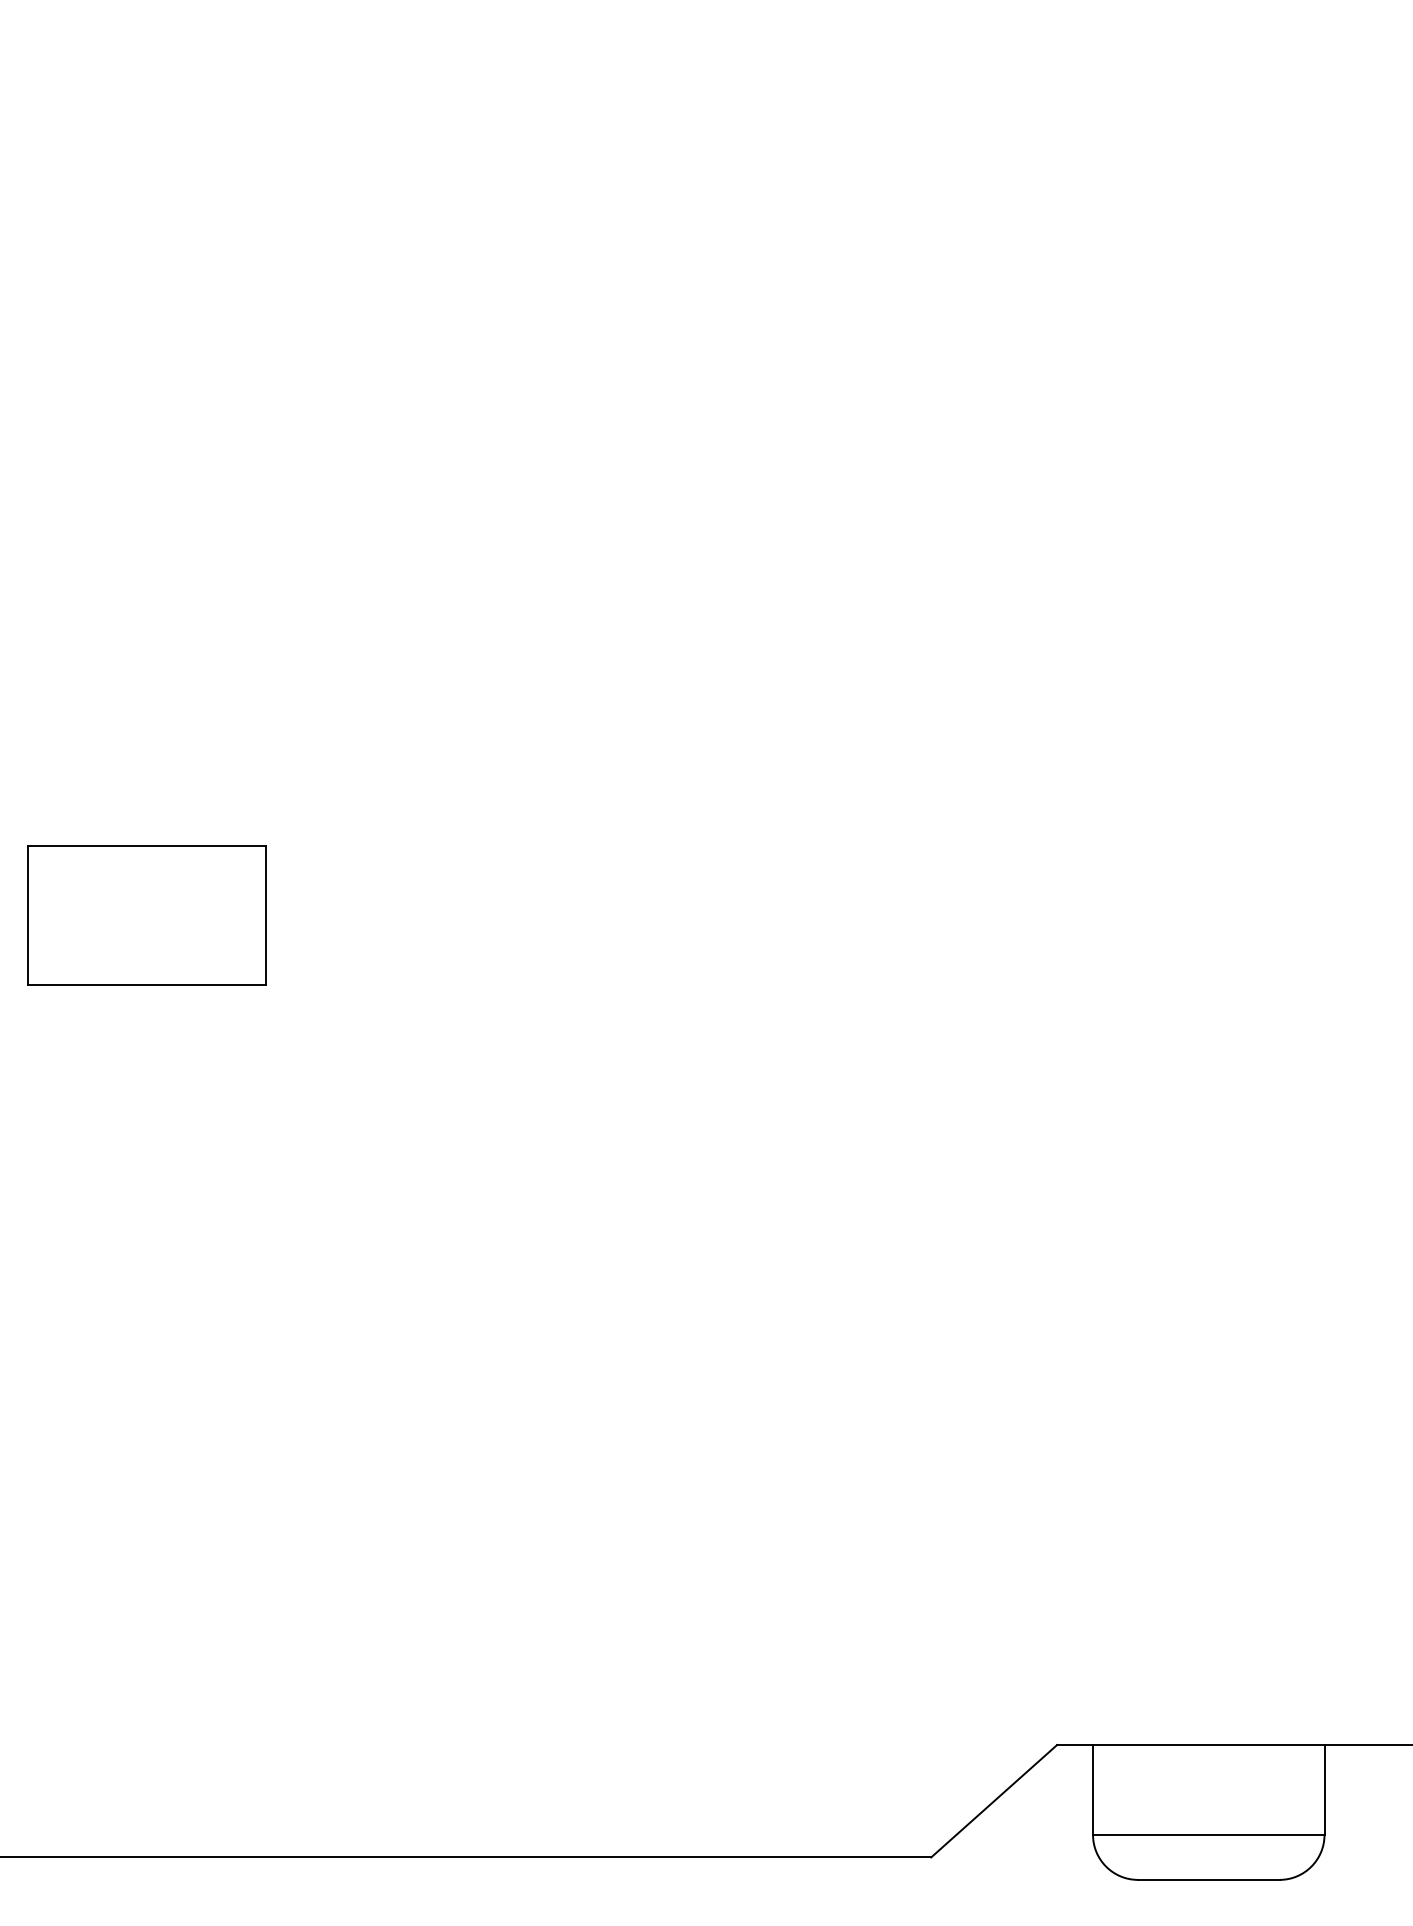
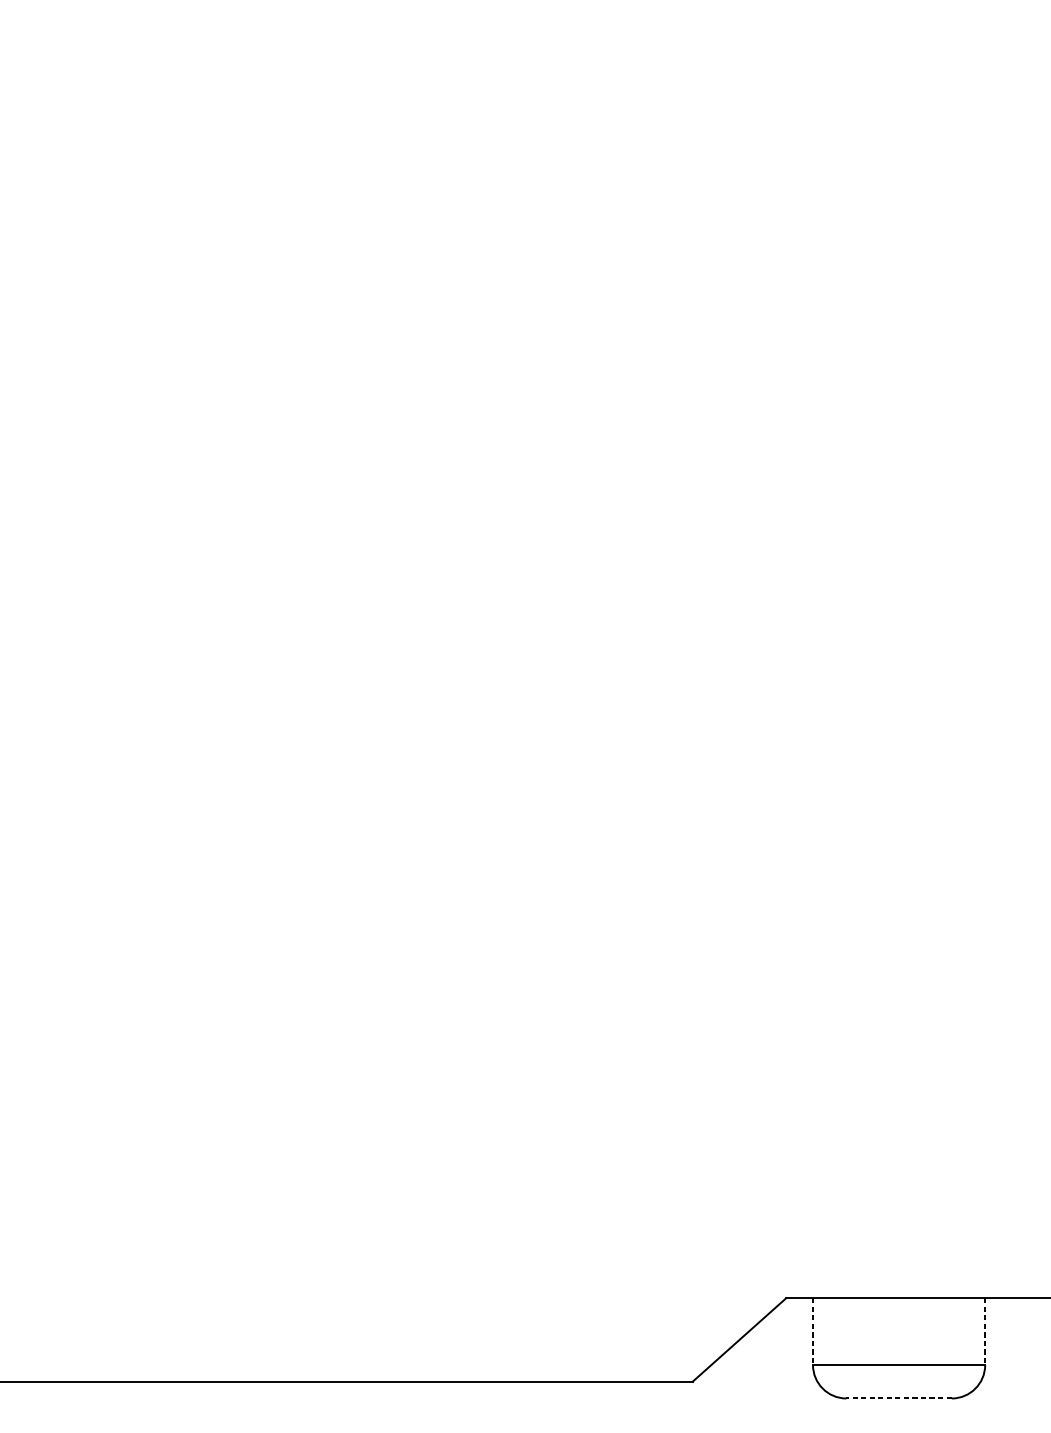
part: (146, 915) -> (108, 681), removed
line: (1093, 1790) -> (813, 1331), solid -> dashed
line: (1324, 1790) -> (985, 1331), solid -> dashed
line: (1208, 1879) -> (898, 1398), solid -> dashed

